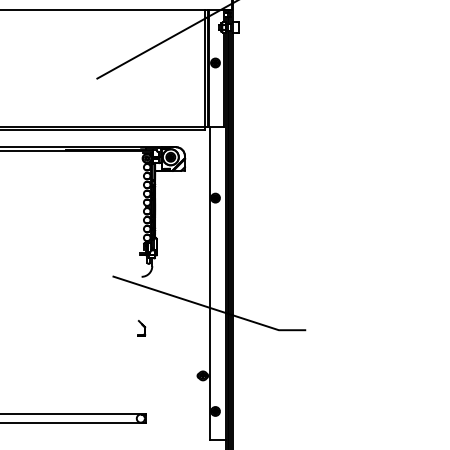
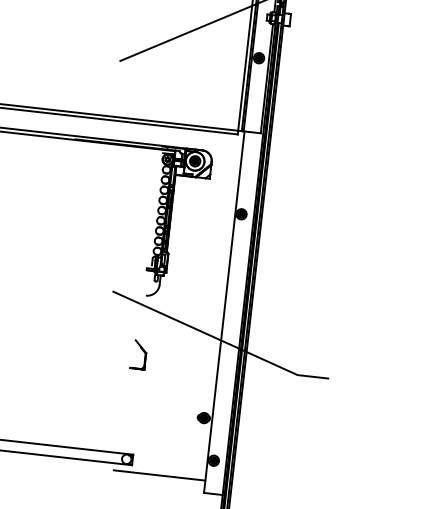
part: (141, 328) -> (139, 355), size x1.67
line: (170, 429) -> (159, 475), added

